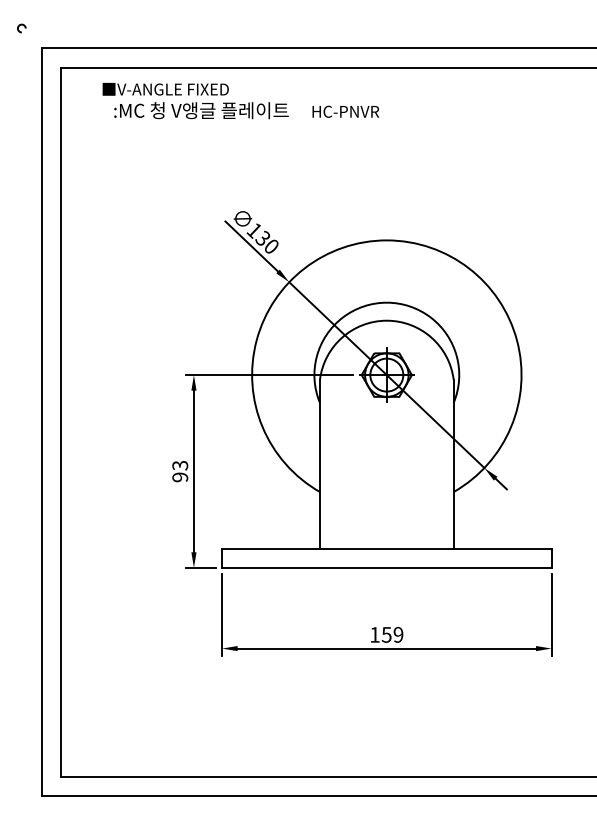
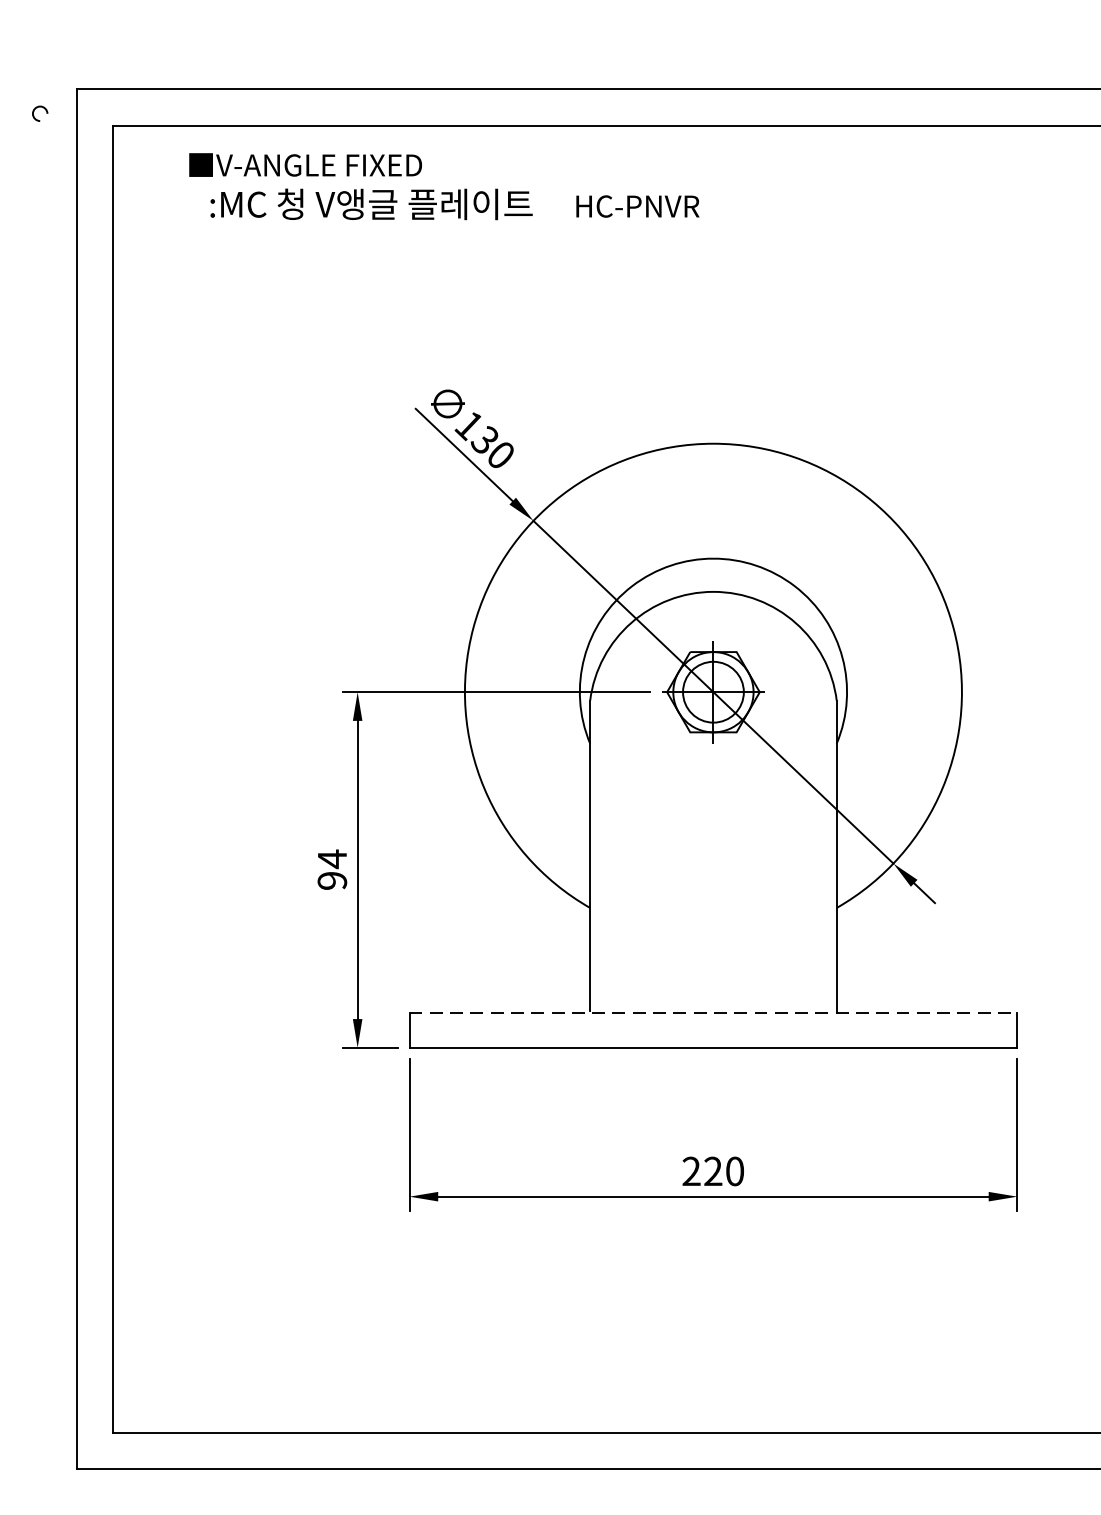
arc: (19, 27) -> (35, 111), moved
text: (180, 465) -> (332, 858), 93 -> 94
line: (386, 549) -> (712, 1013), solid -> dashed
text: (386, 634) -> (712, 1170), 159 -> 220

